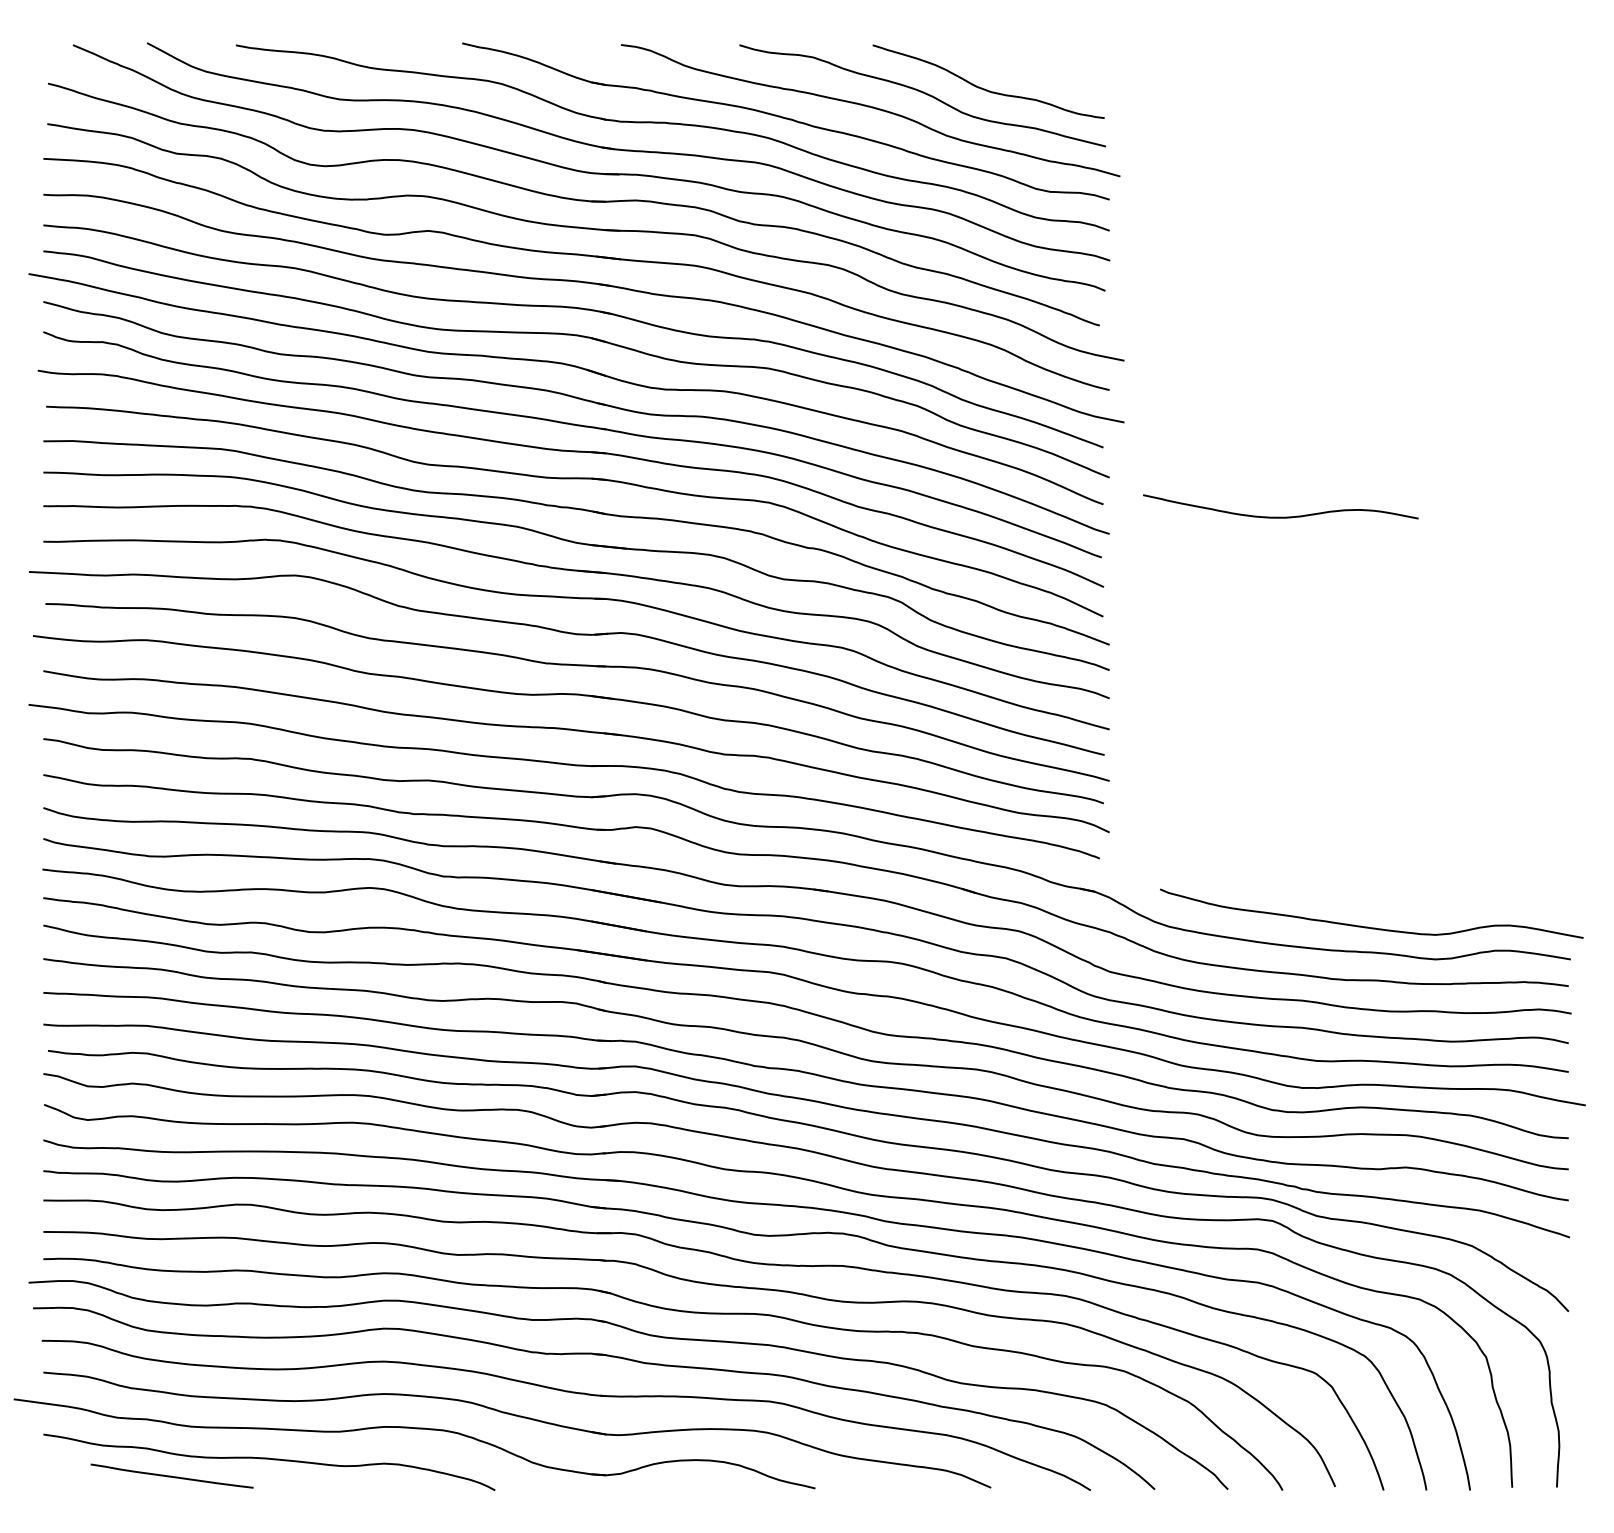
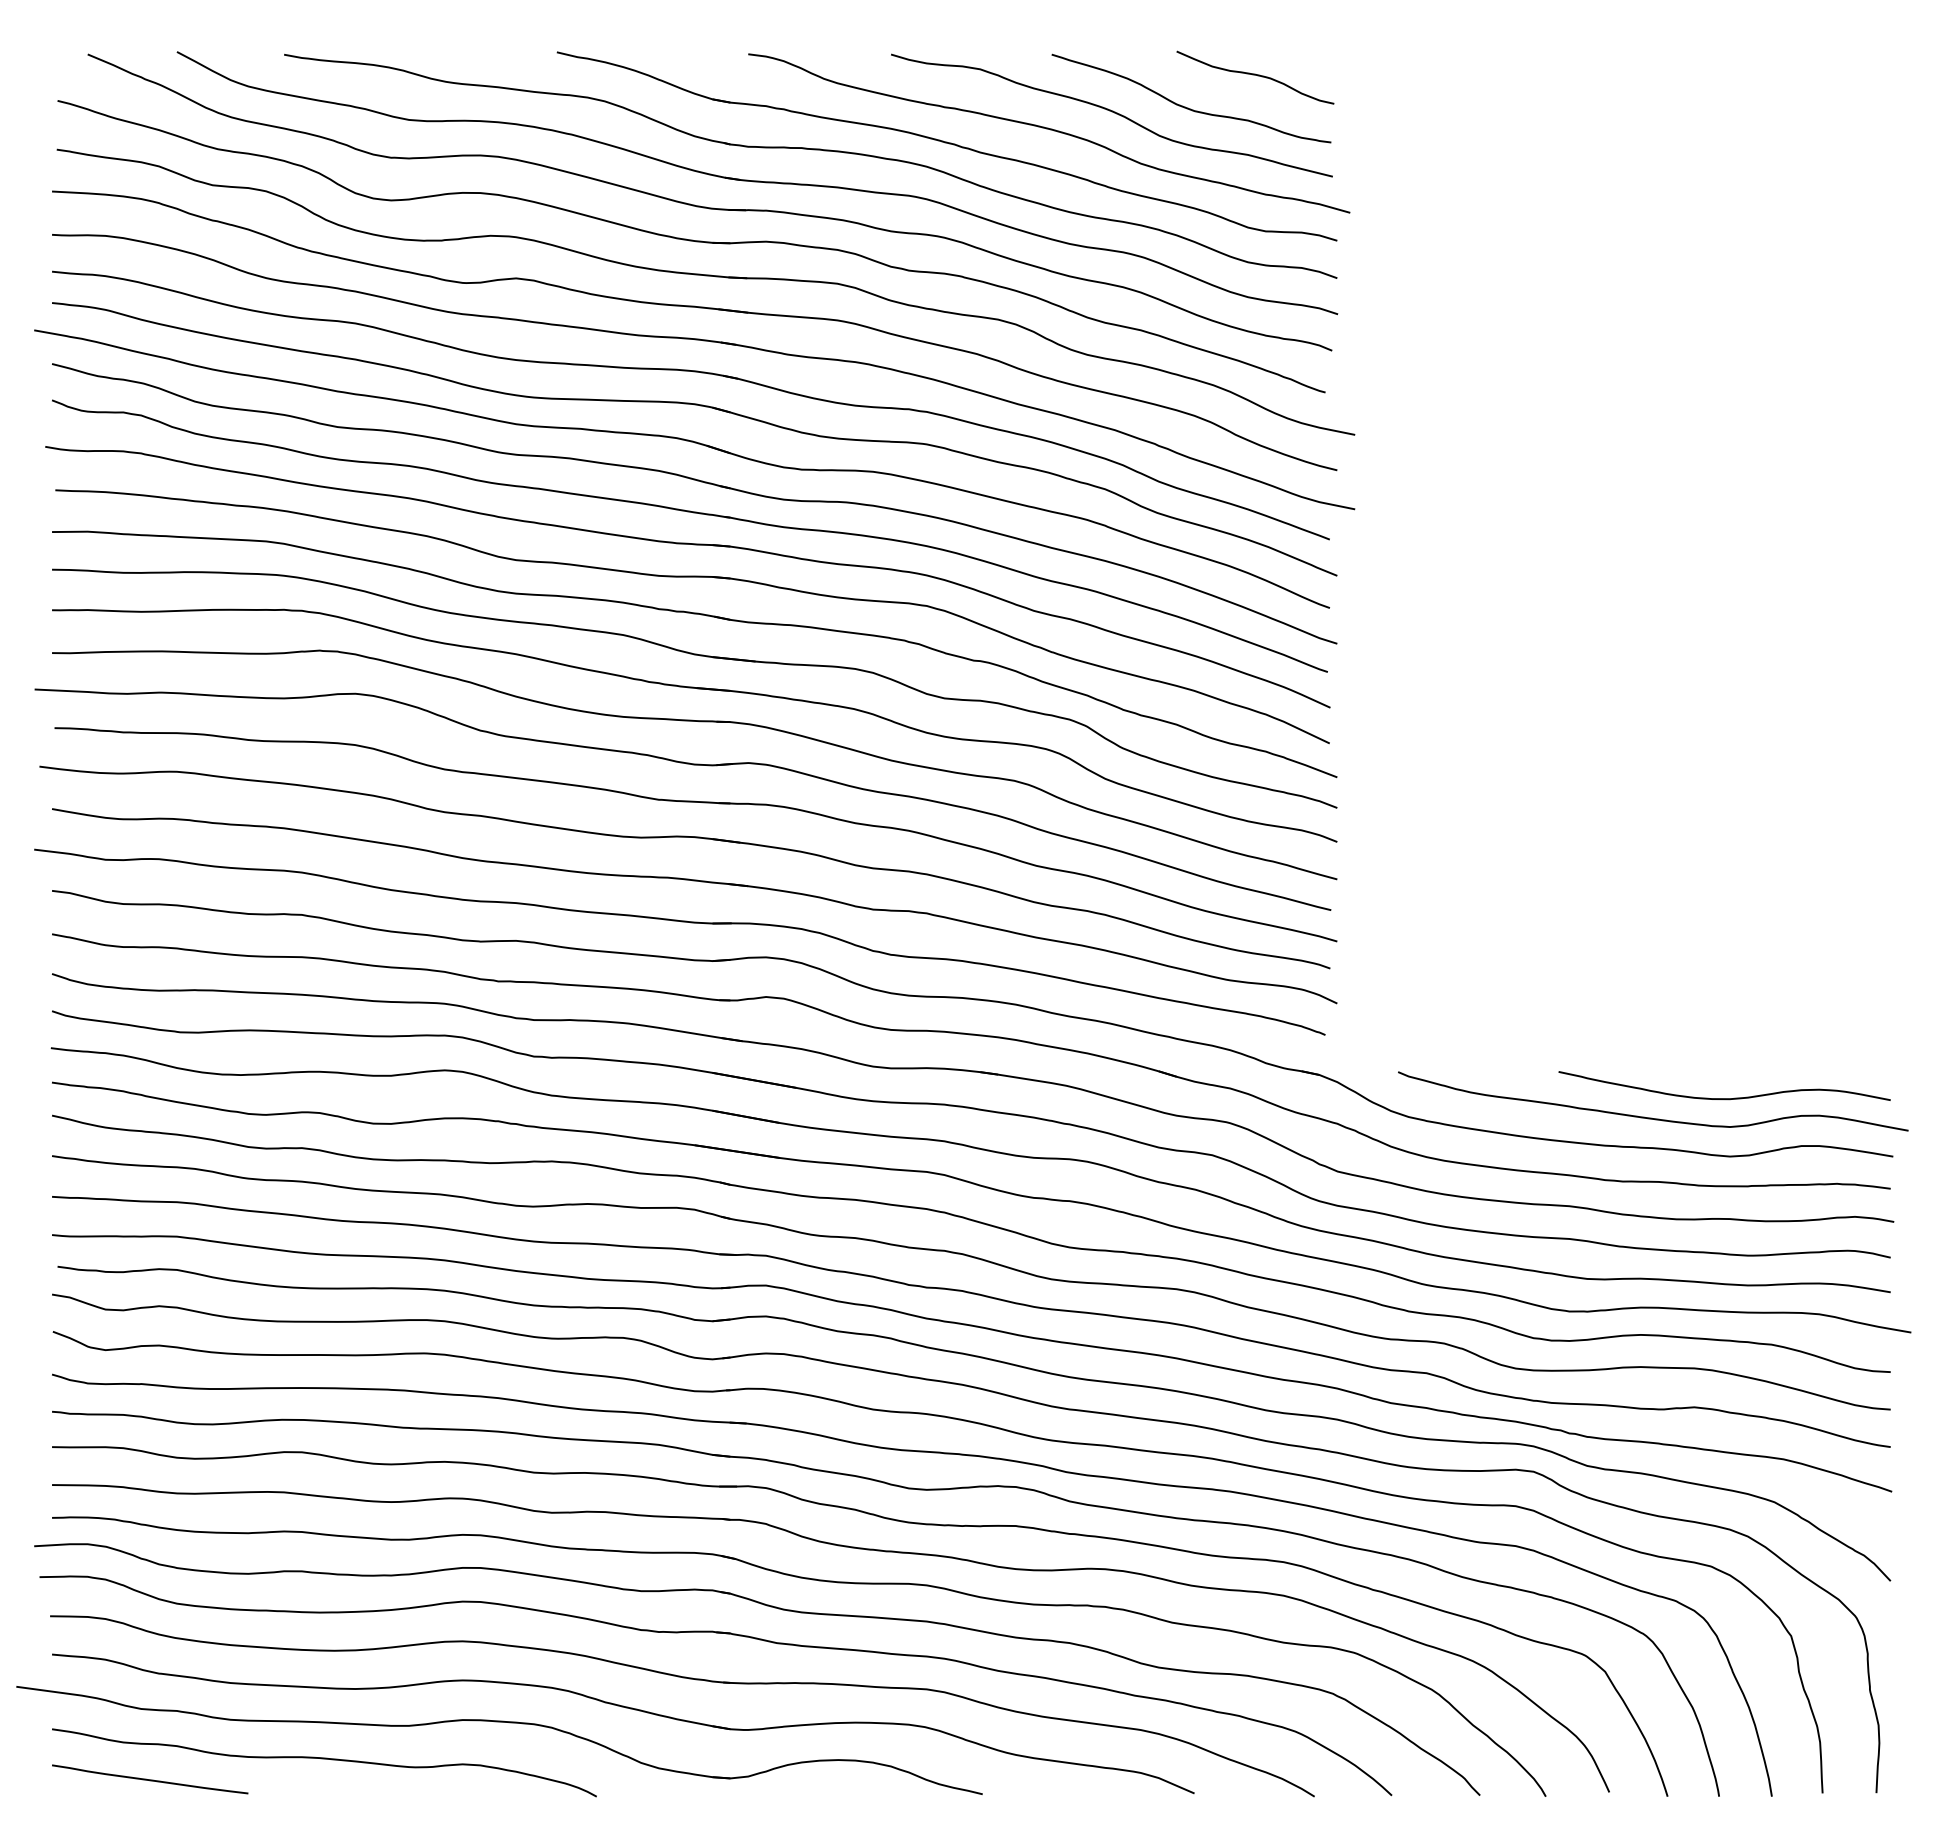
curve: (1041, 62) -> (1255, 75), added
curve: (1280, 517) -> (1724, 1098), moved
curve: (172, 1476) -> (150, 1779), moved

